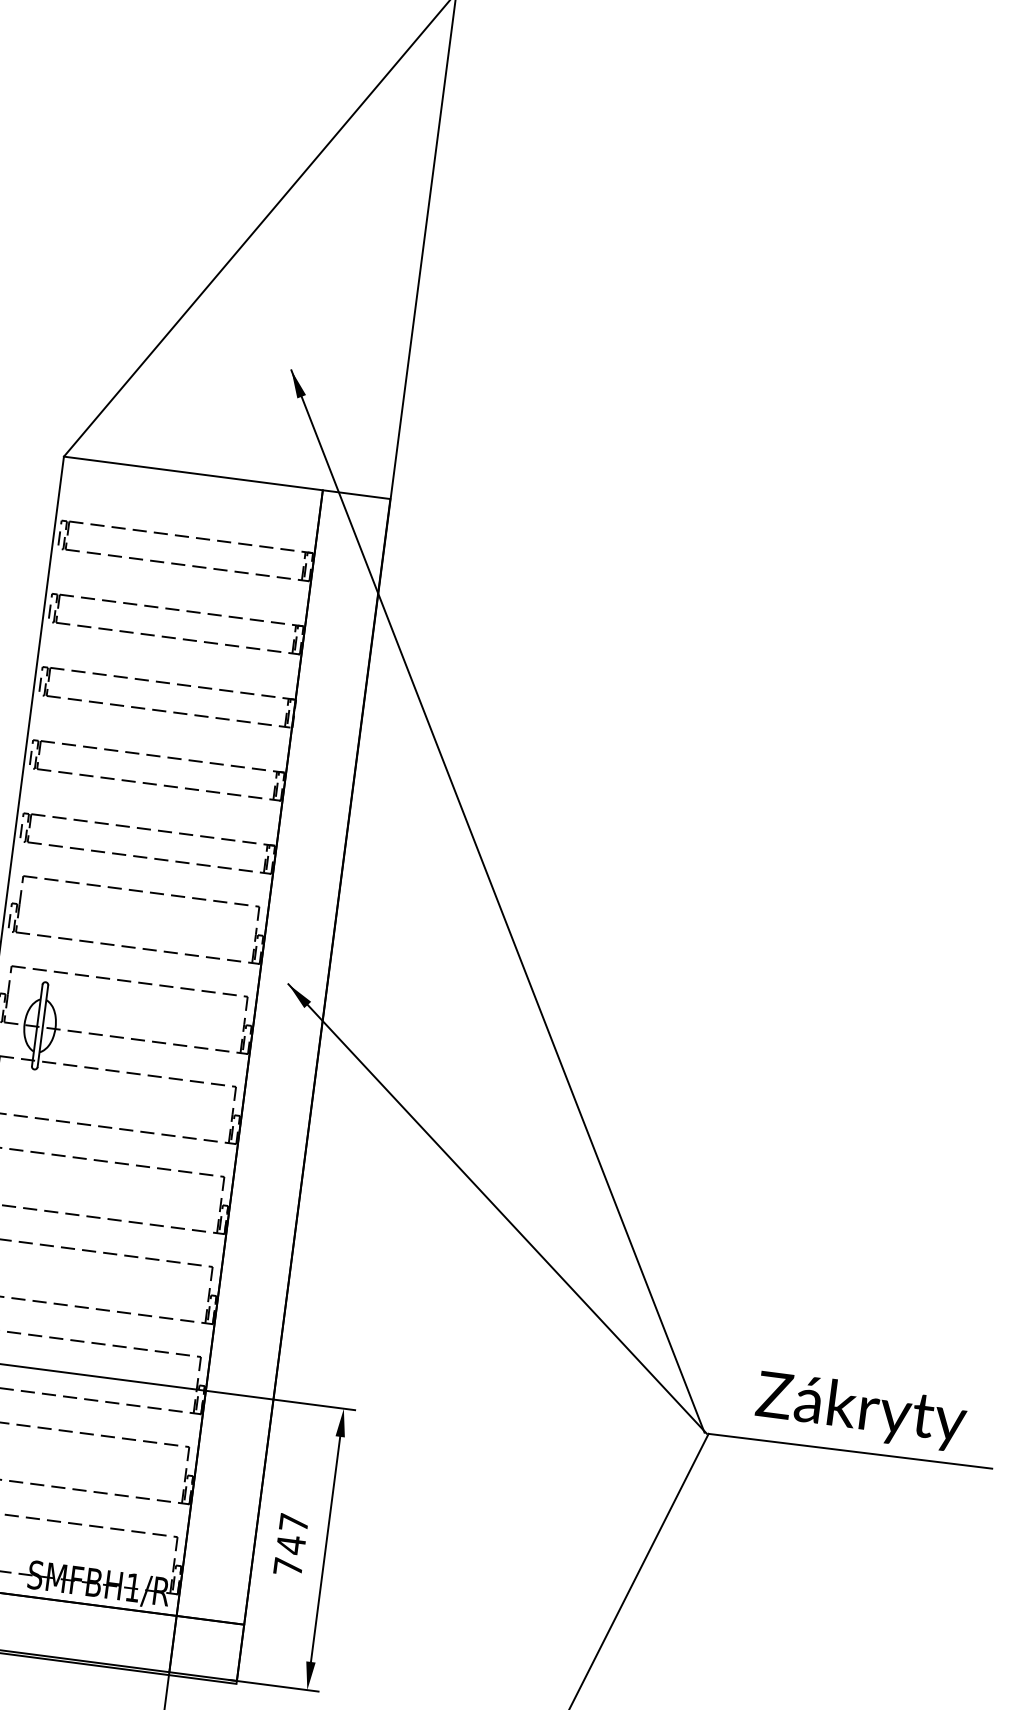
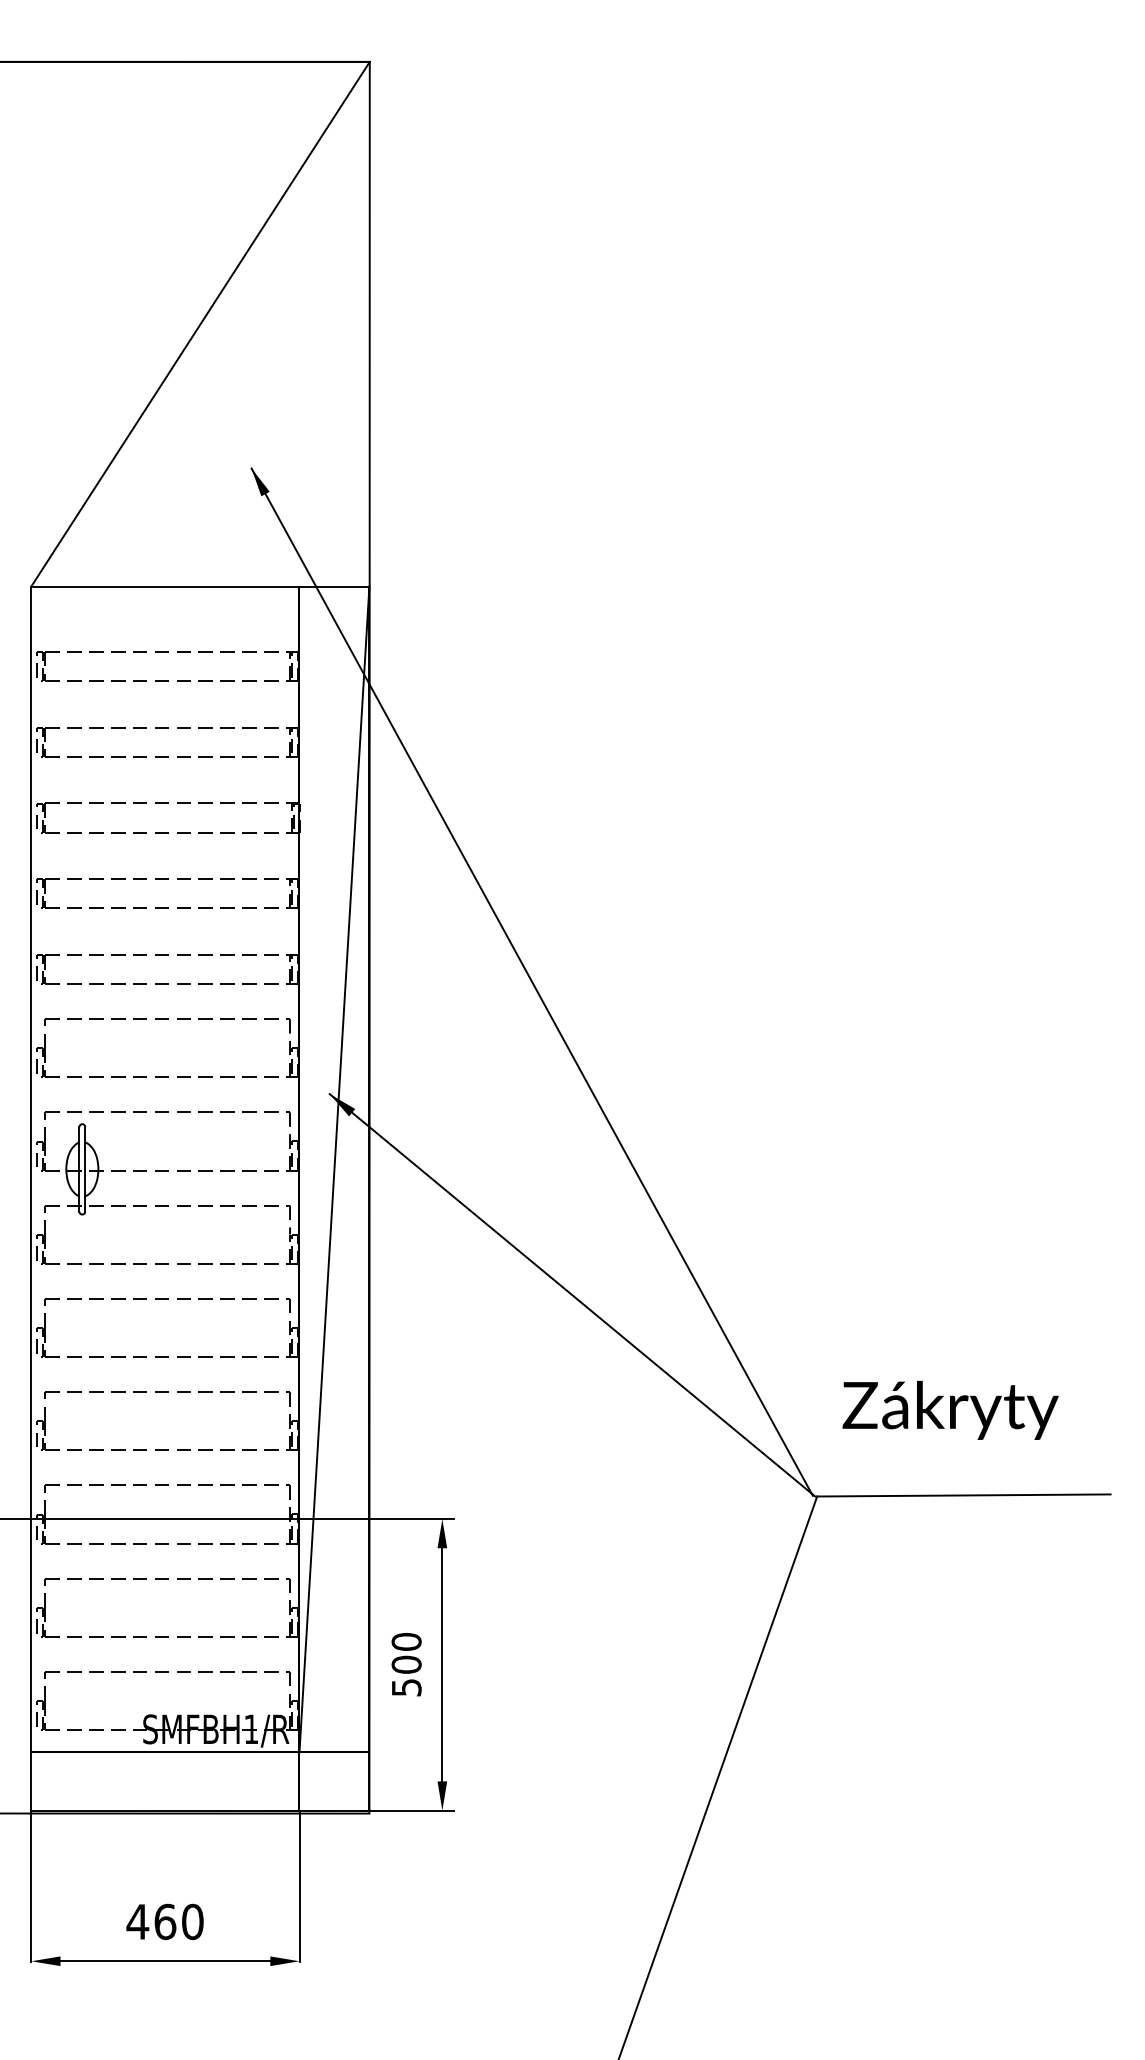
line: (283, 1057) -> (334, 1169), added
text: (861, 1410) -> (950, 1409), moved
text: (291, 1544) -> (406, 1664), 747 -> 500

